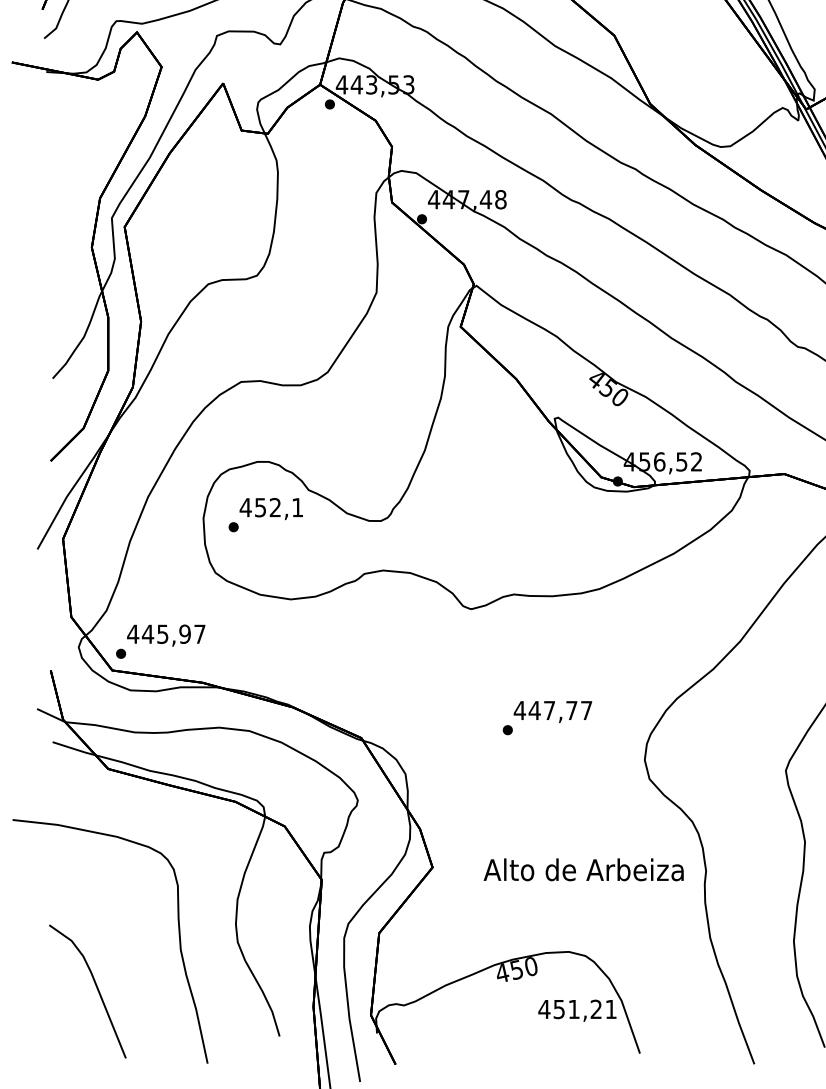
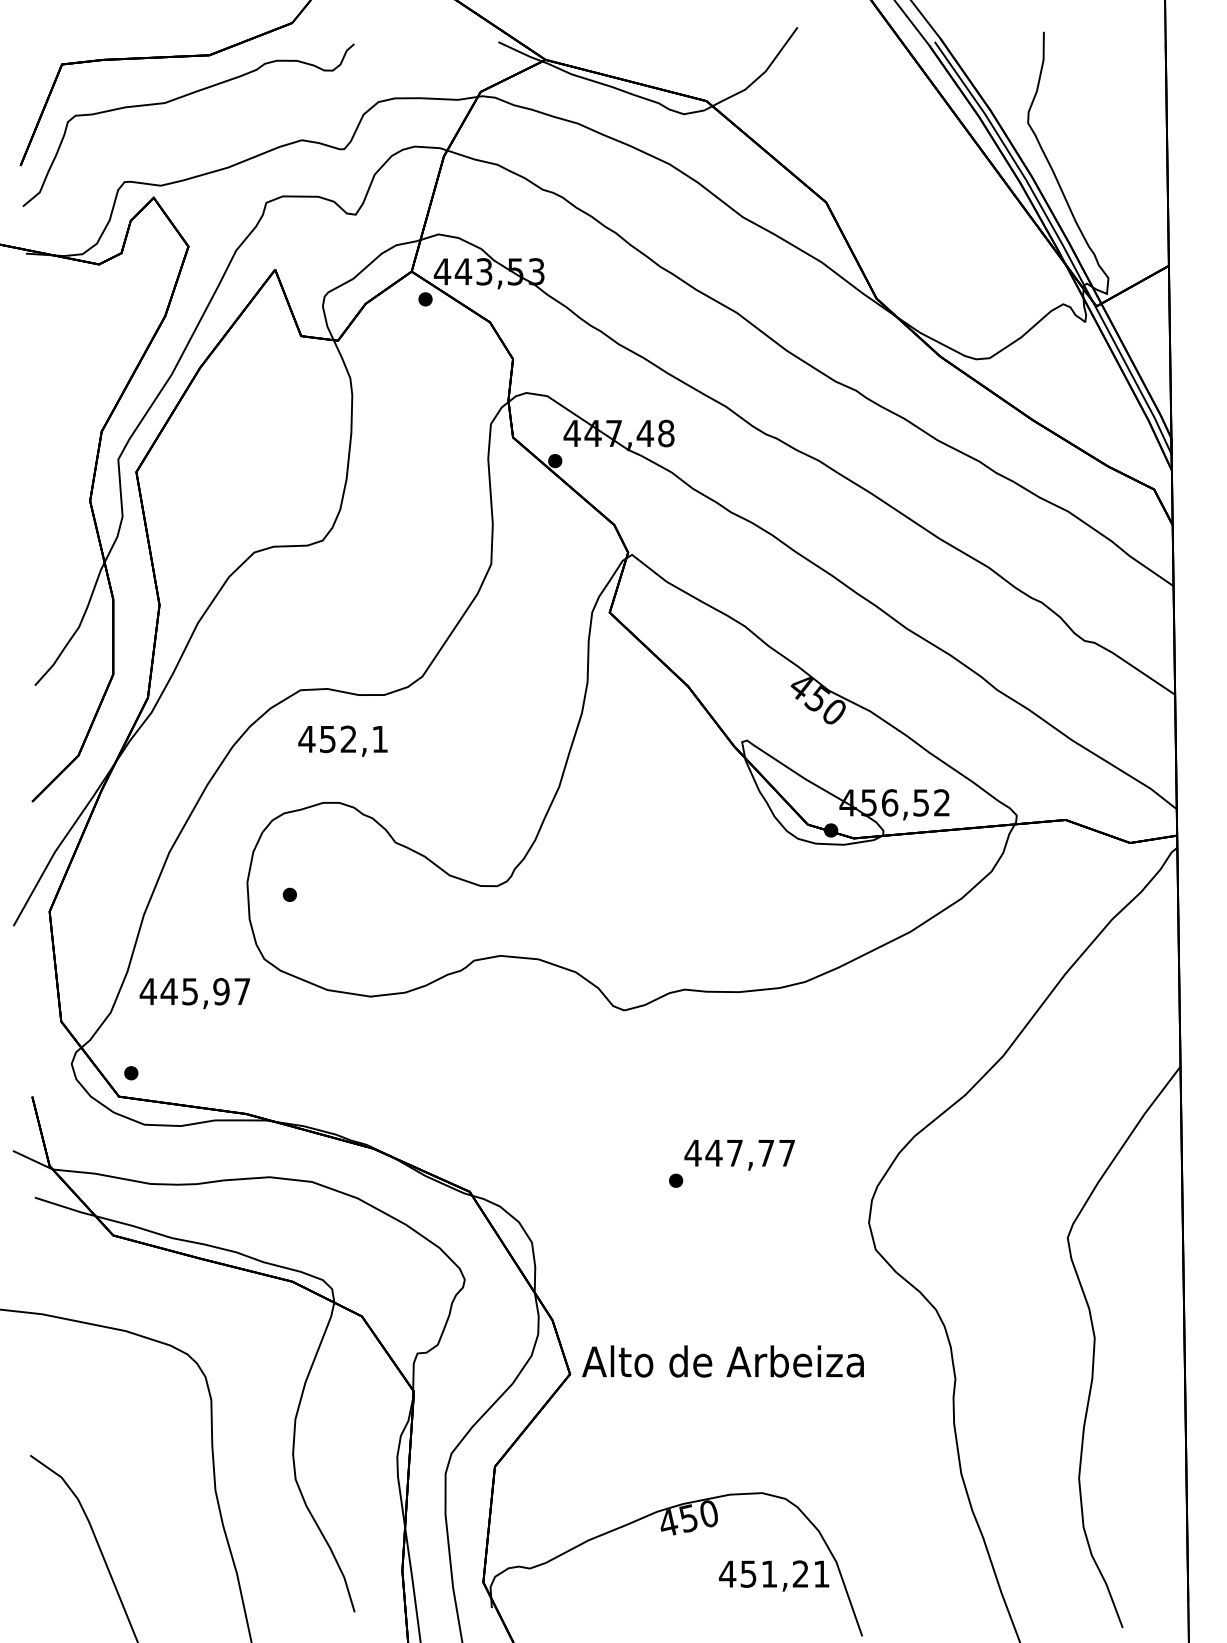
text: (271, 508) -> (342, 740), moved
text: (165, 635) -> (194, 993), moved
text: (583, 869) -> (722, 1361), moved

